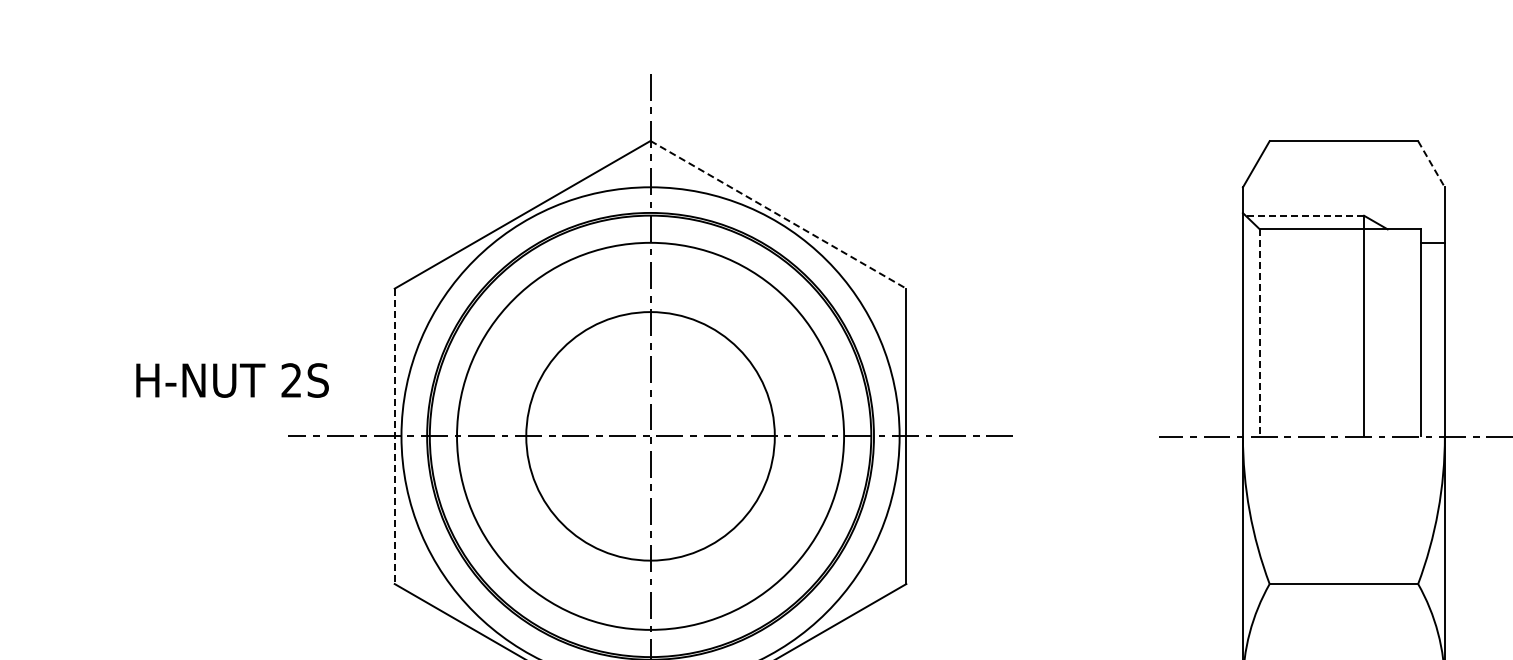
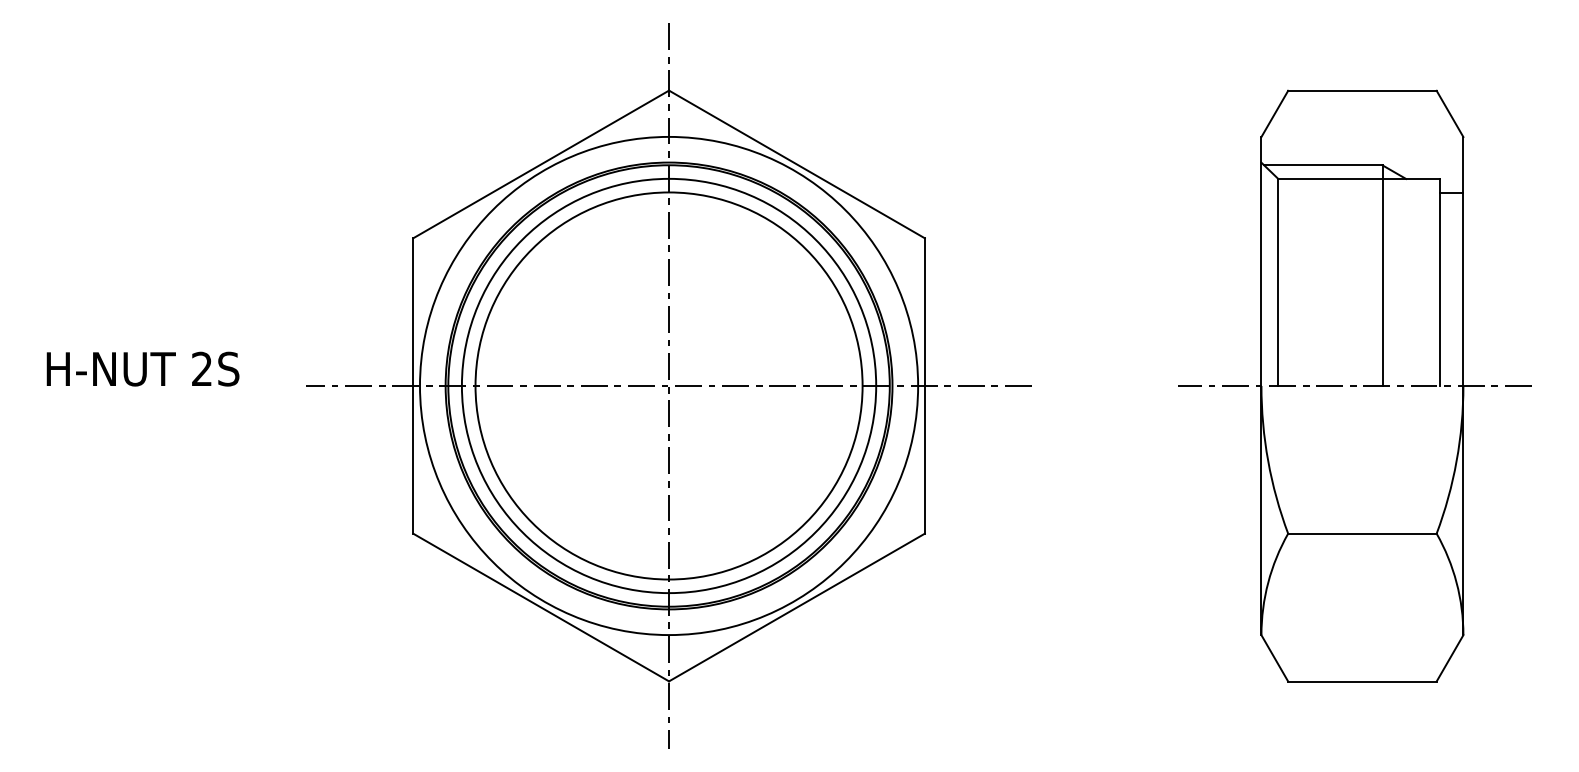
line: (1431, 163) -> (1450, 113), dashed -> solid
line: (777, 214) -> (796, 164), dashed -> solid
line: (1303, 215) -> (1322, 165), dashed -> solid
line: (1259, 333) -> (1278, 283), dashed -> solid
text: (231, 379) -> (142, 368), moved
circle: (649, 435) -> (668, 385), size x1.67
line: (394, 436) -> (413, 386), dashed -> solid

